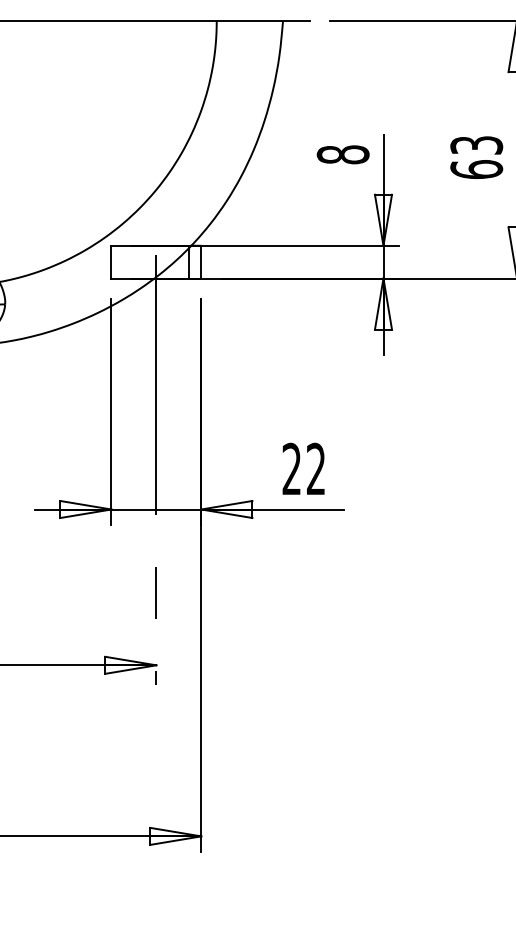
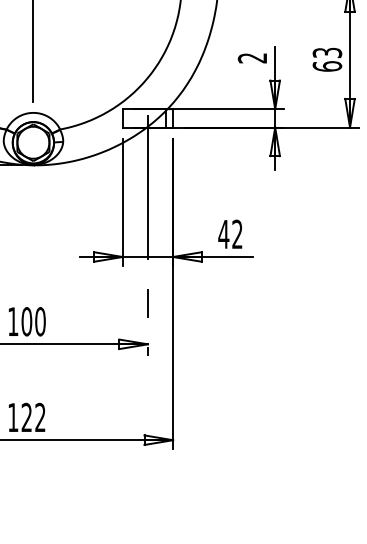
text: (342, 155) -> (252, 58), 8 -> 2
text: (291, 467) -> (223, 233), 22 -> 42

